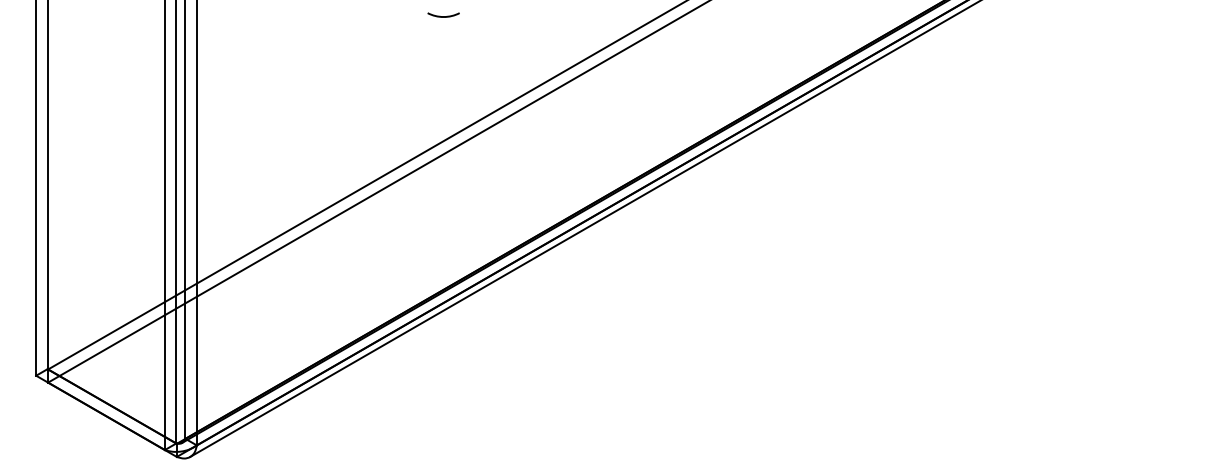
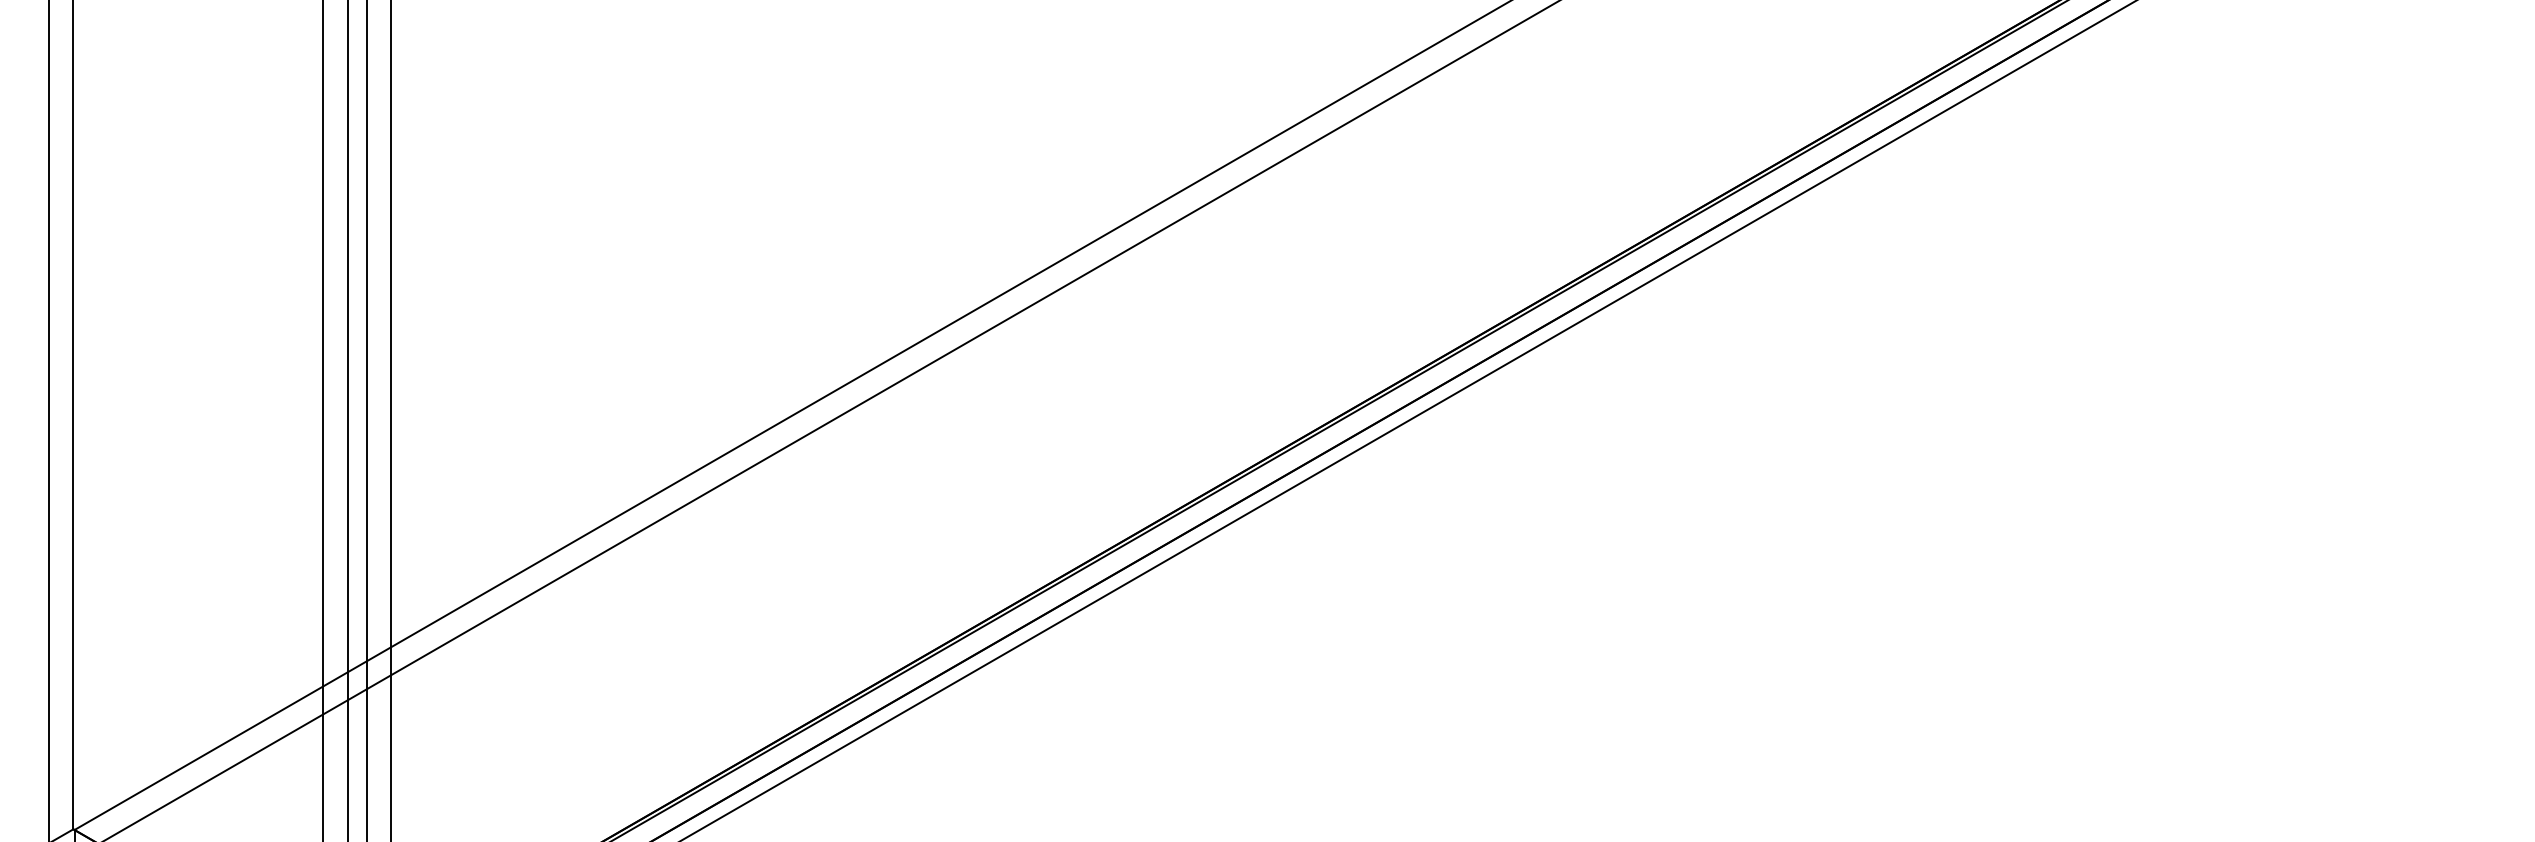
arc: (443, 16) -> (916, 78), removed

